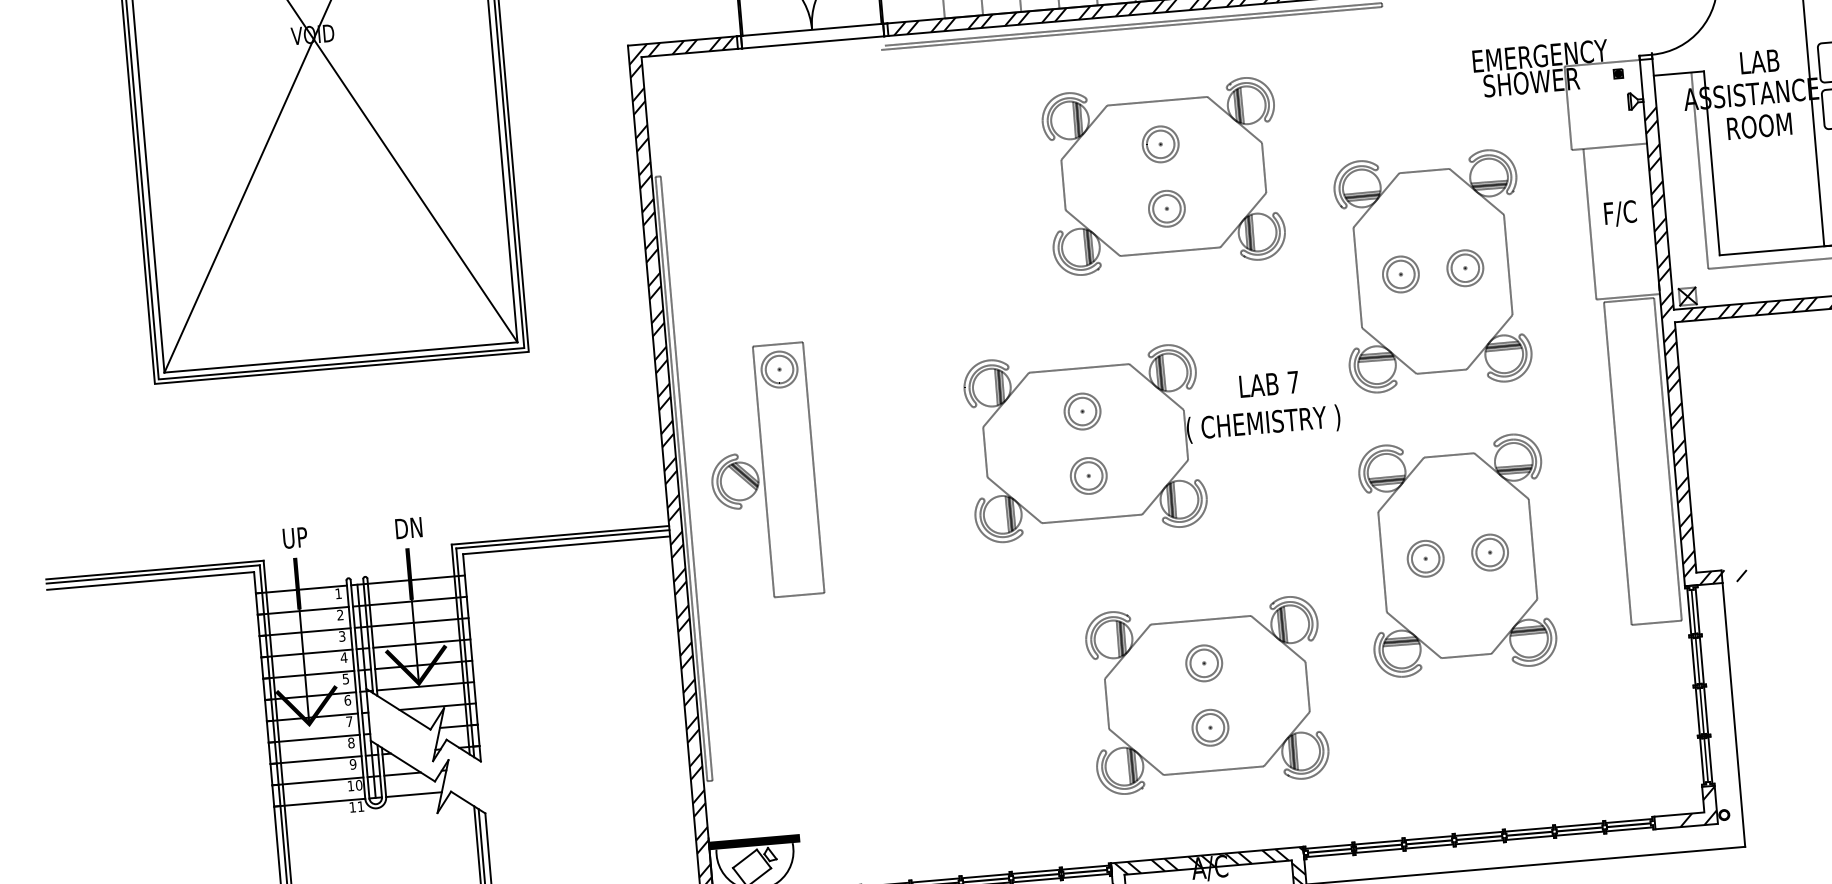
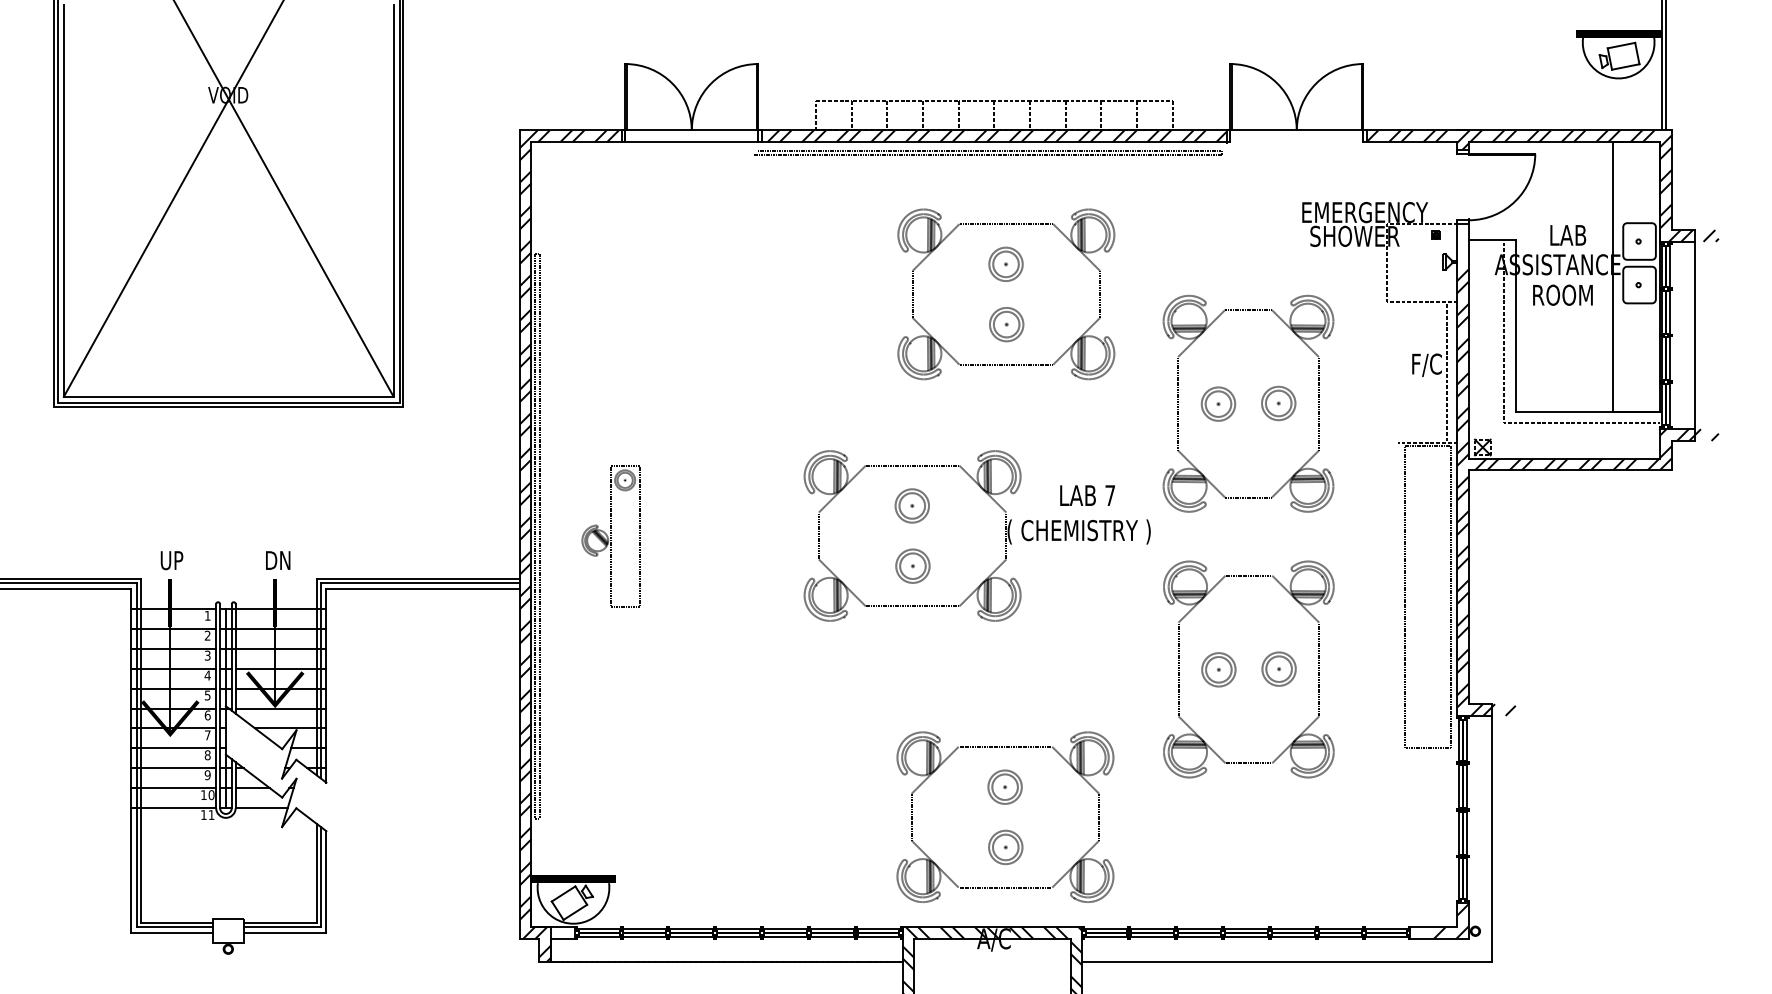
line: (1589, 224) -> (1446, 372), moved
part: (762, 471) -> (610, 536), size x0.6
part: (1206, 681) -> (1005, 804), moved

